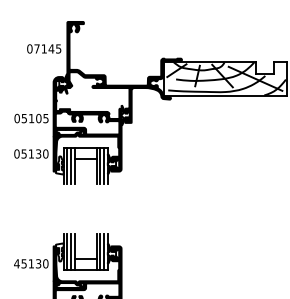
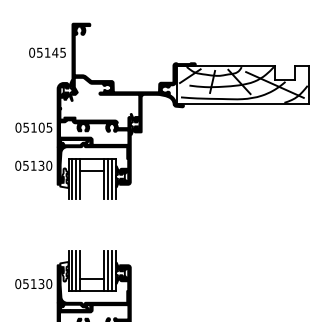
text: (36, 48) -> (39, 52), 07145 -> 05145
text: (16, 263) -> (17, 283), 45130 -> 05130

